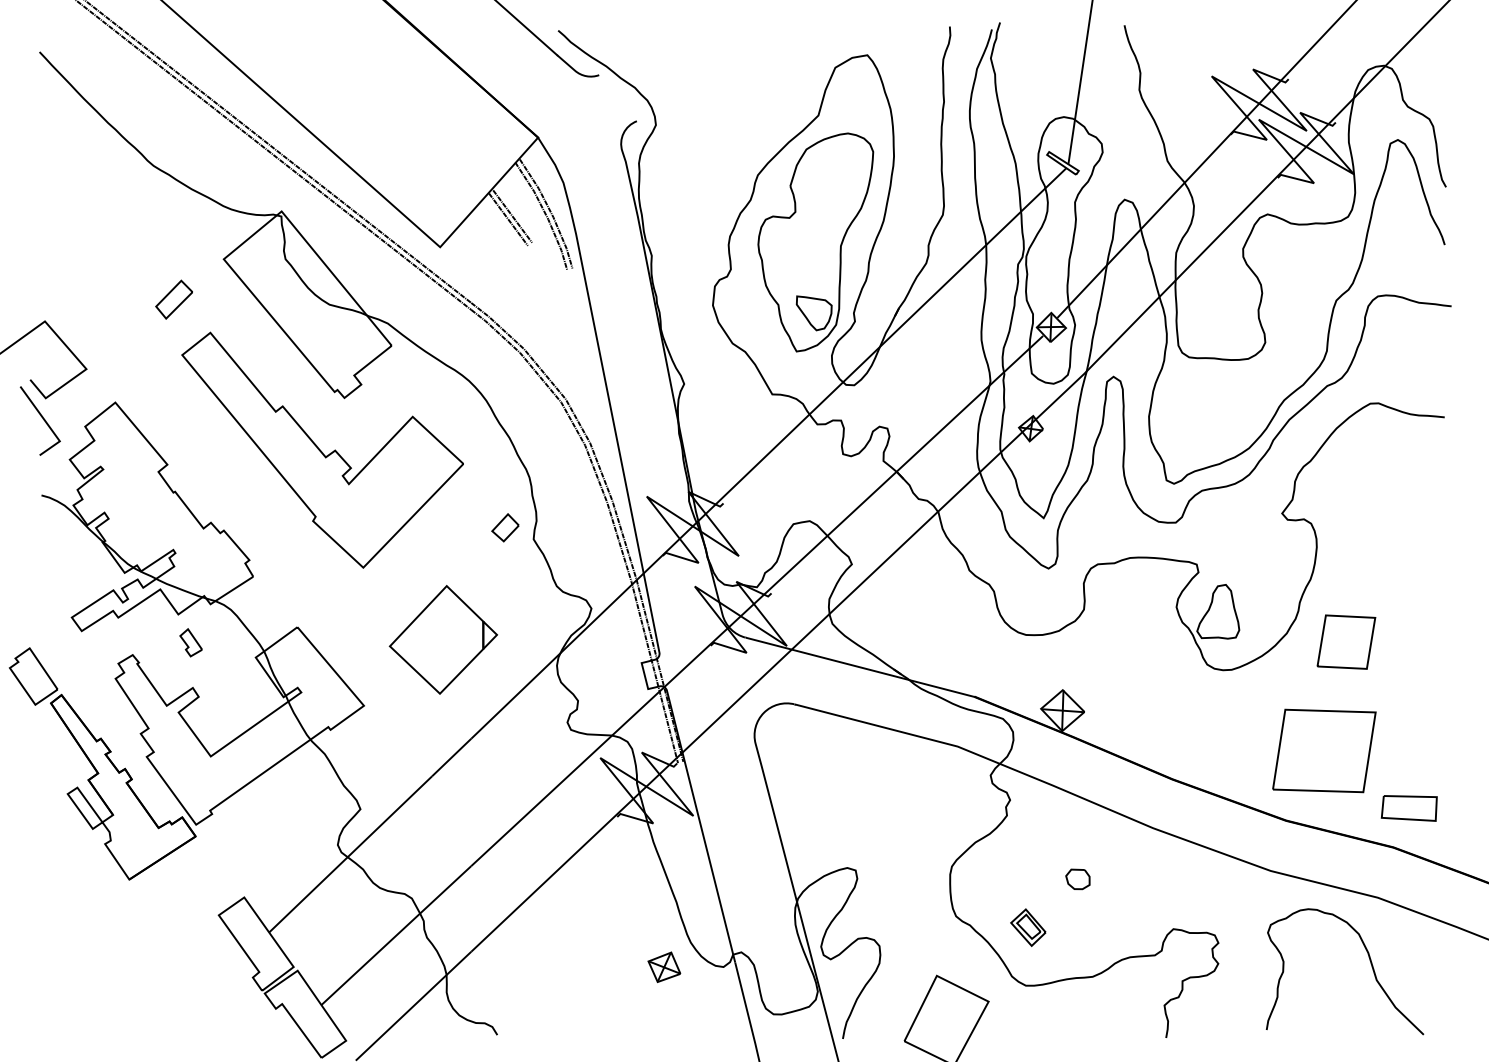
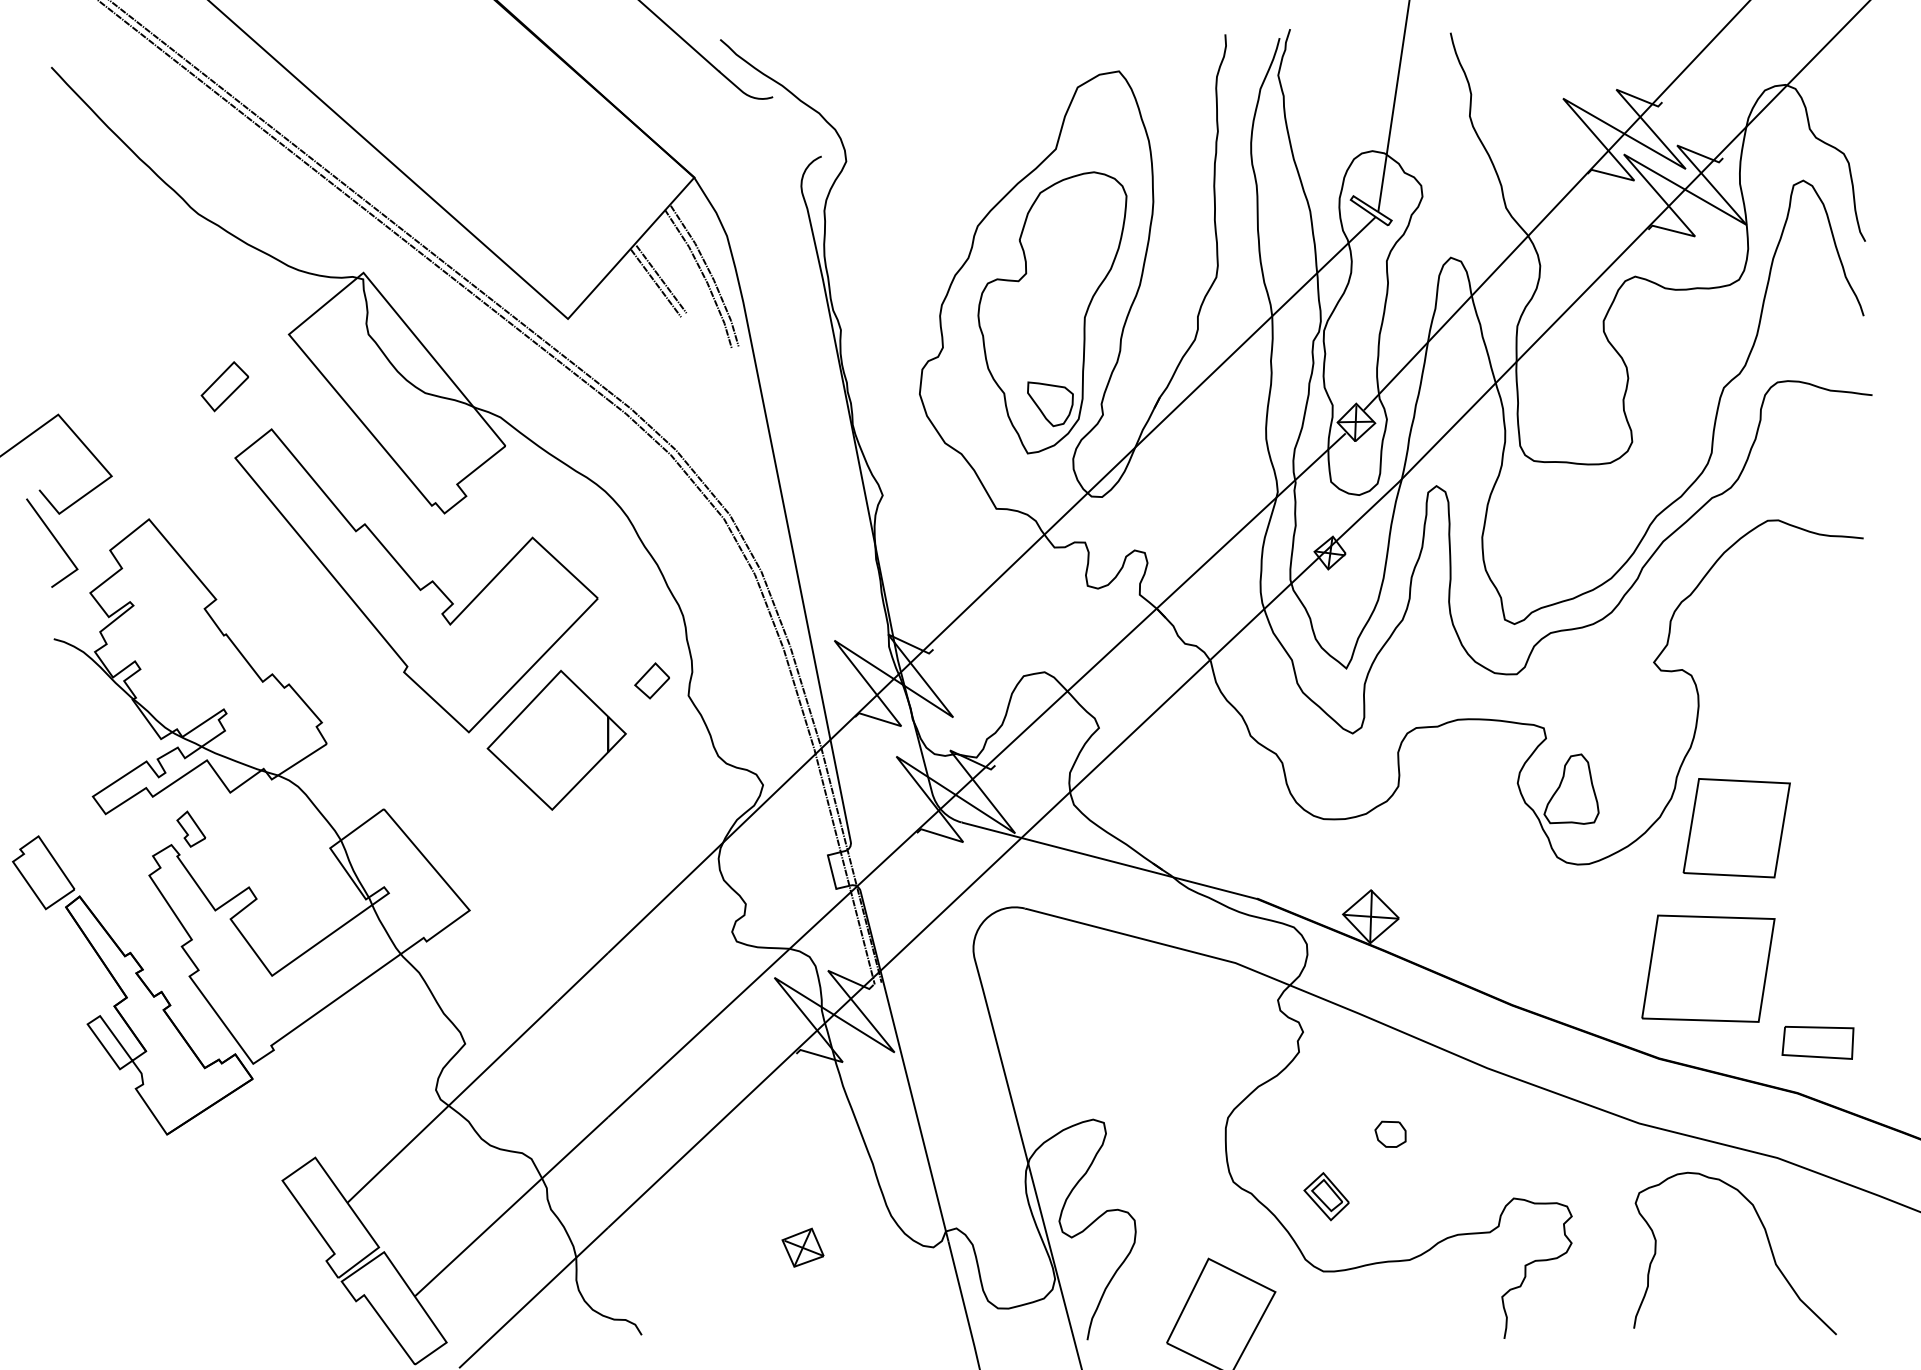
part: (442, 639) -> (555, 739), moved
part: (190, 642) -> (190, 828), moved
part: (1346, 642) -> (1736, 828), size x1.43
part: (664, 966) -> (803, 1246), moved

